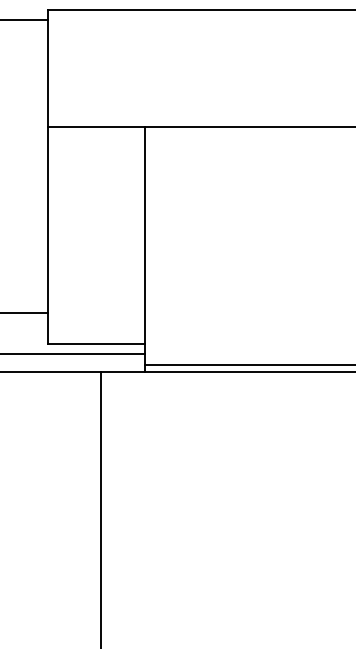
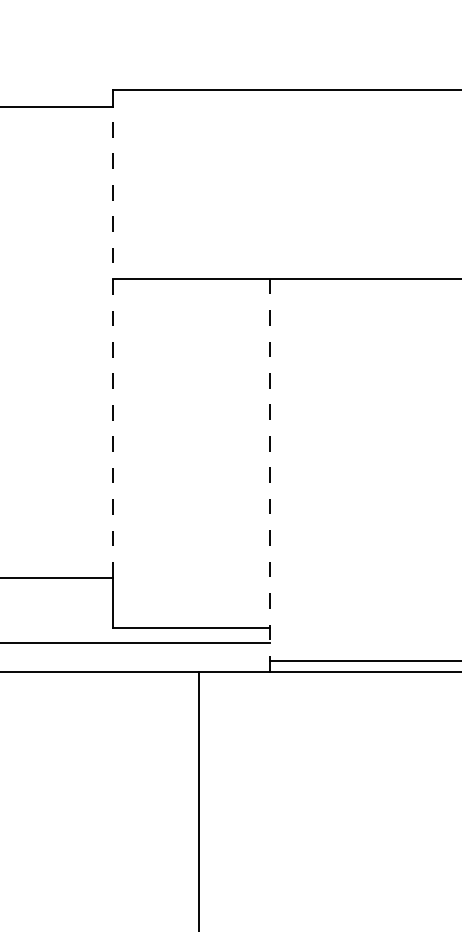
line: (47, 166) -> (112, 341), solid -> dashed
line: (145, 246) -> (270, 470), solid -> dashed

